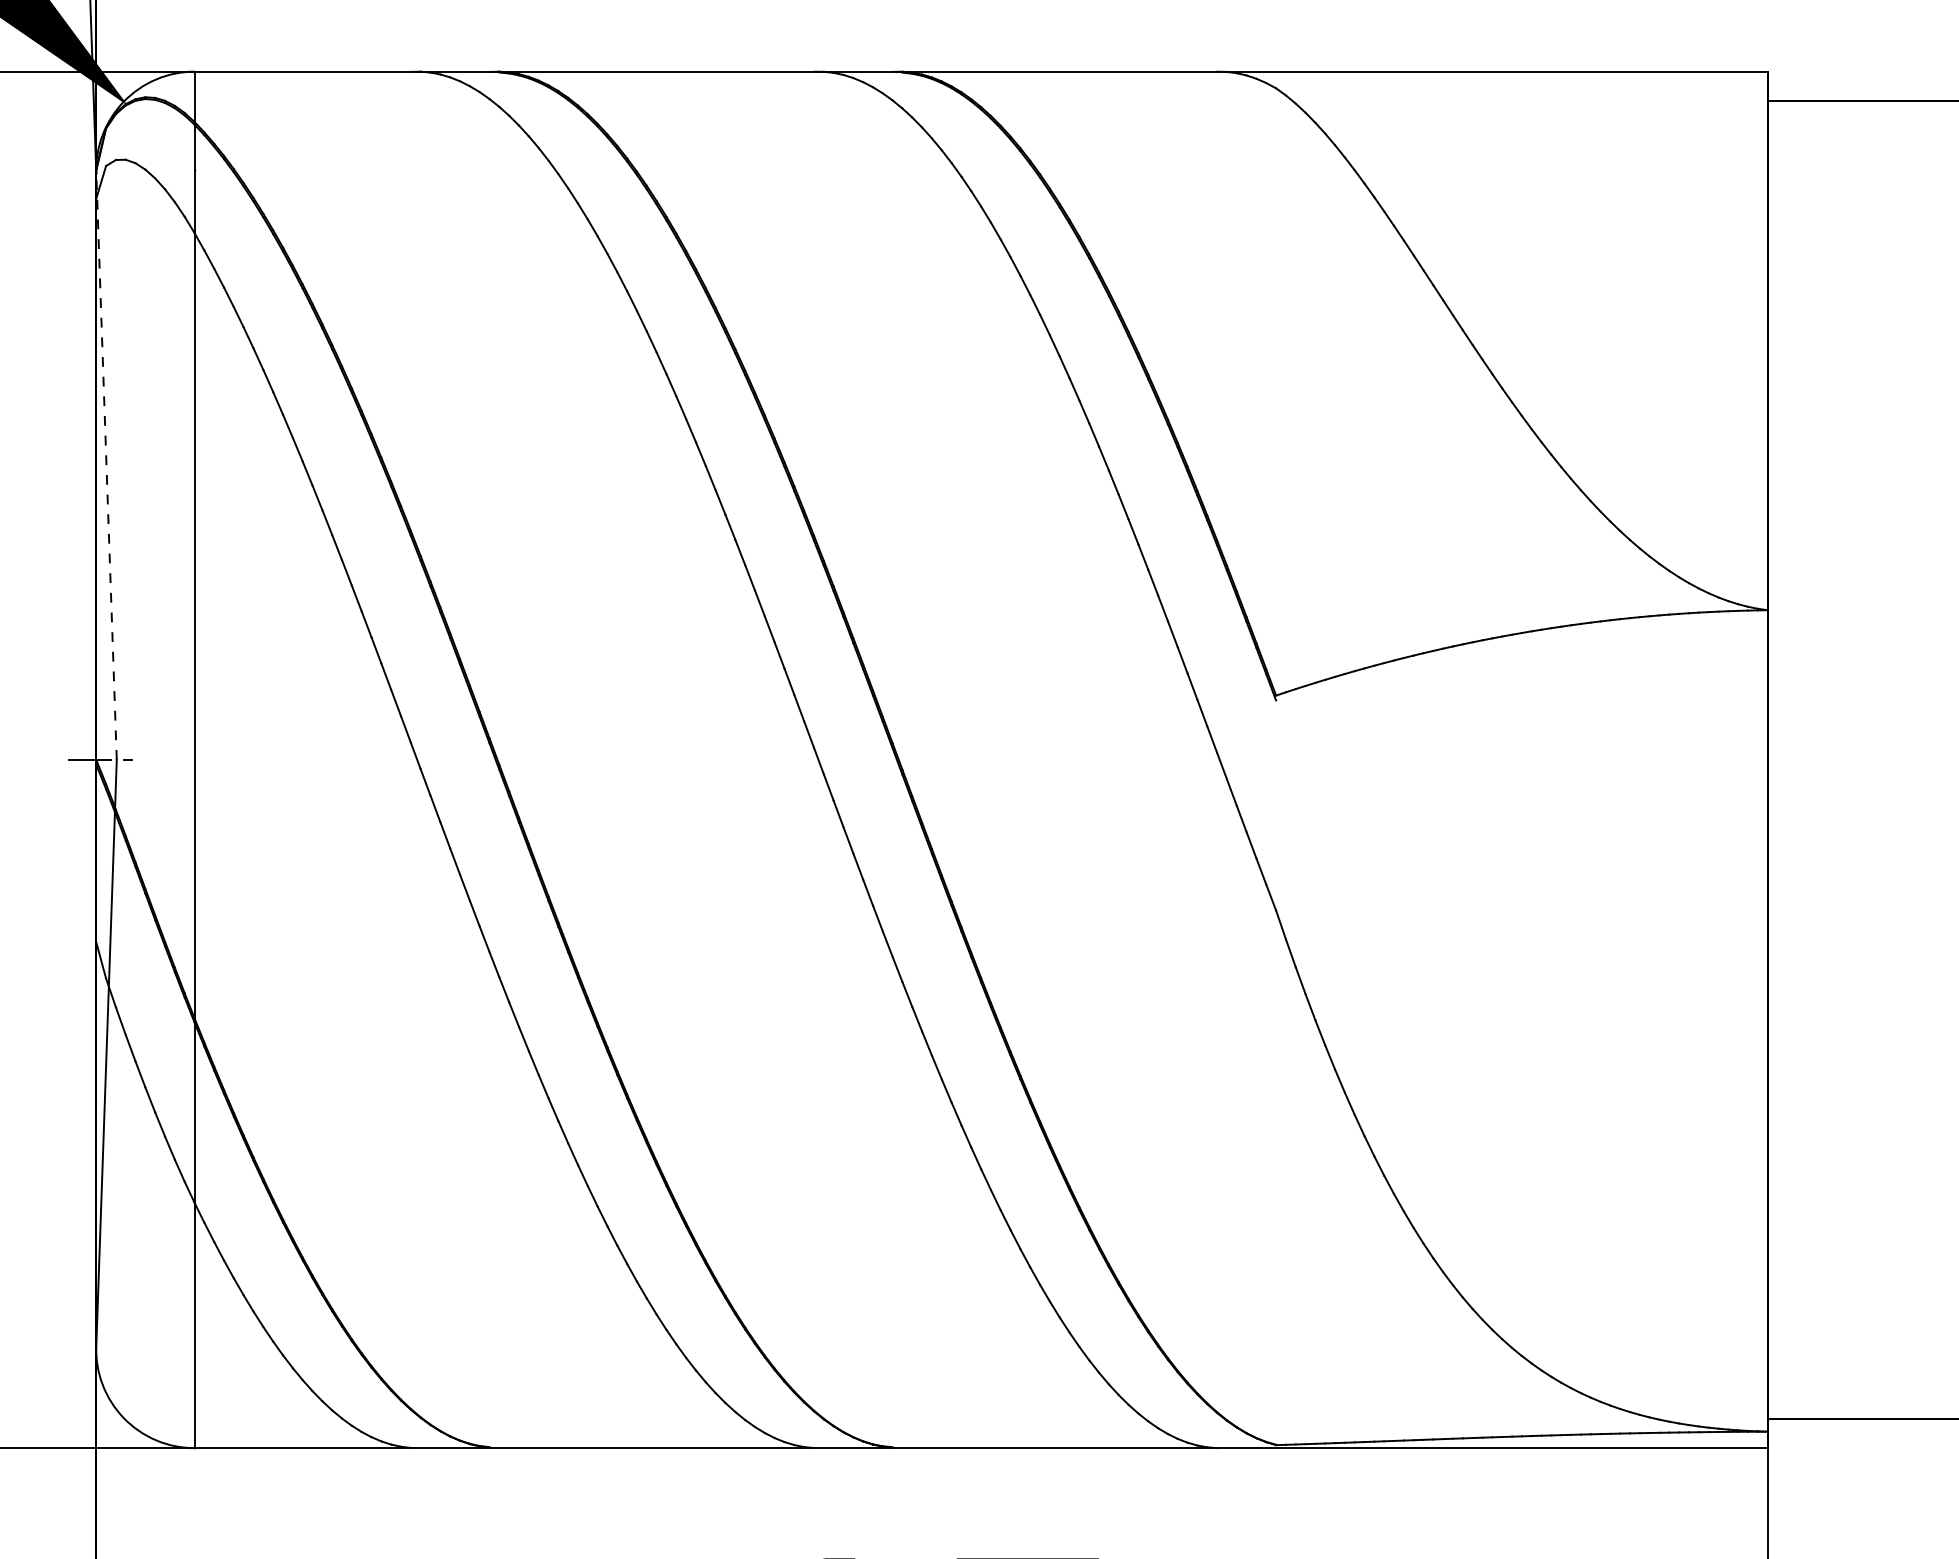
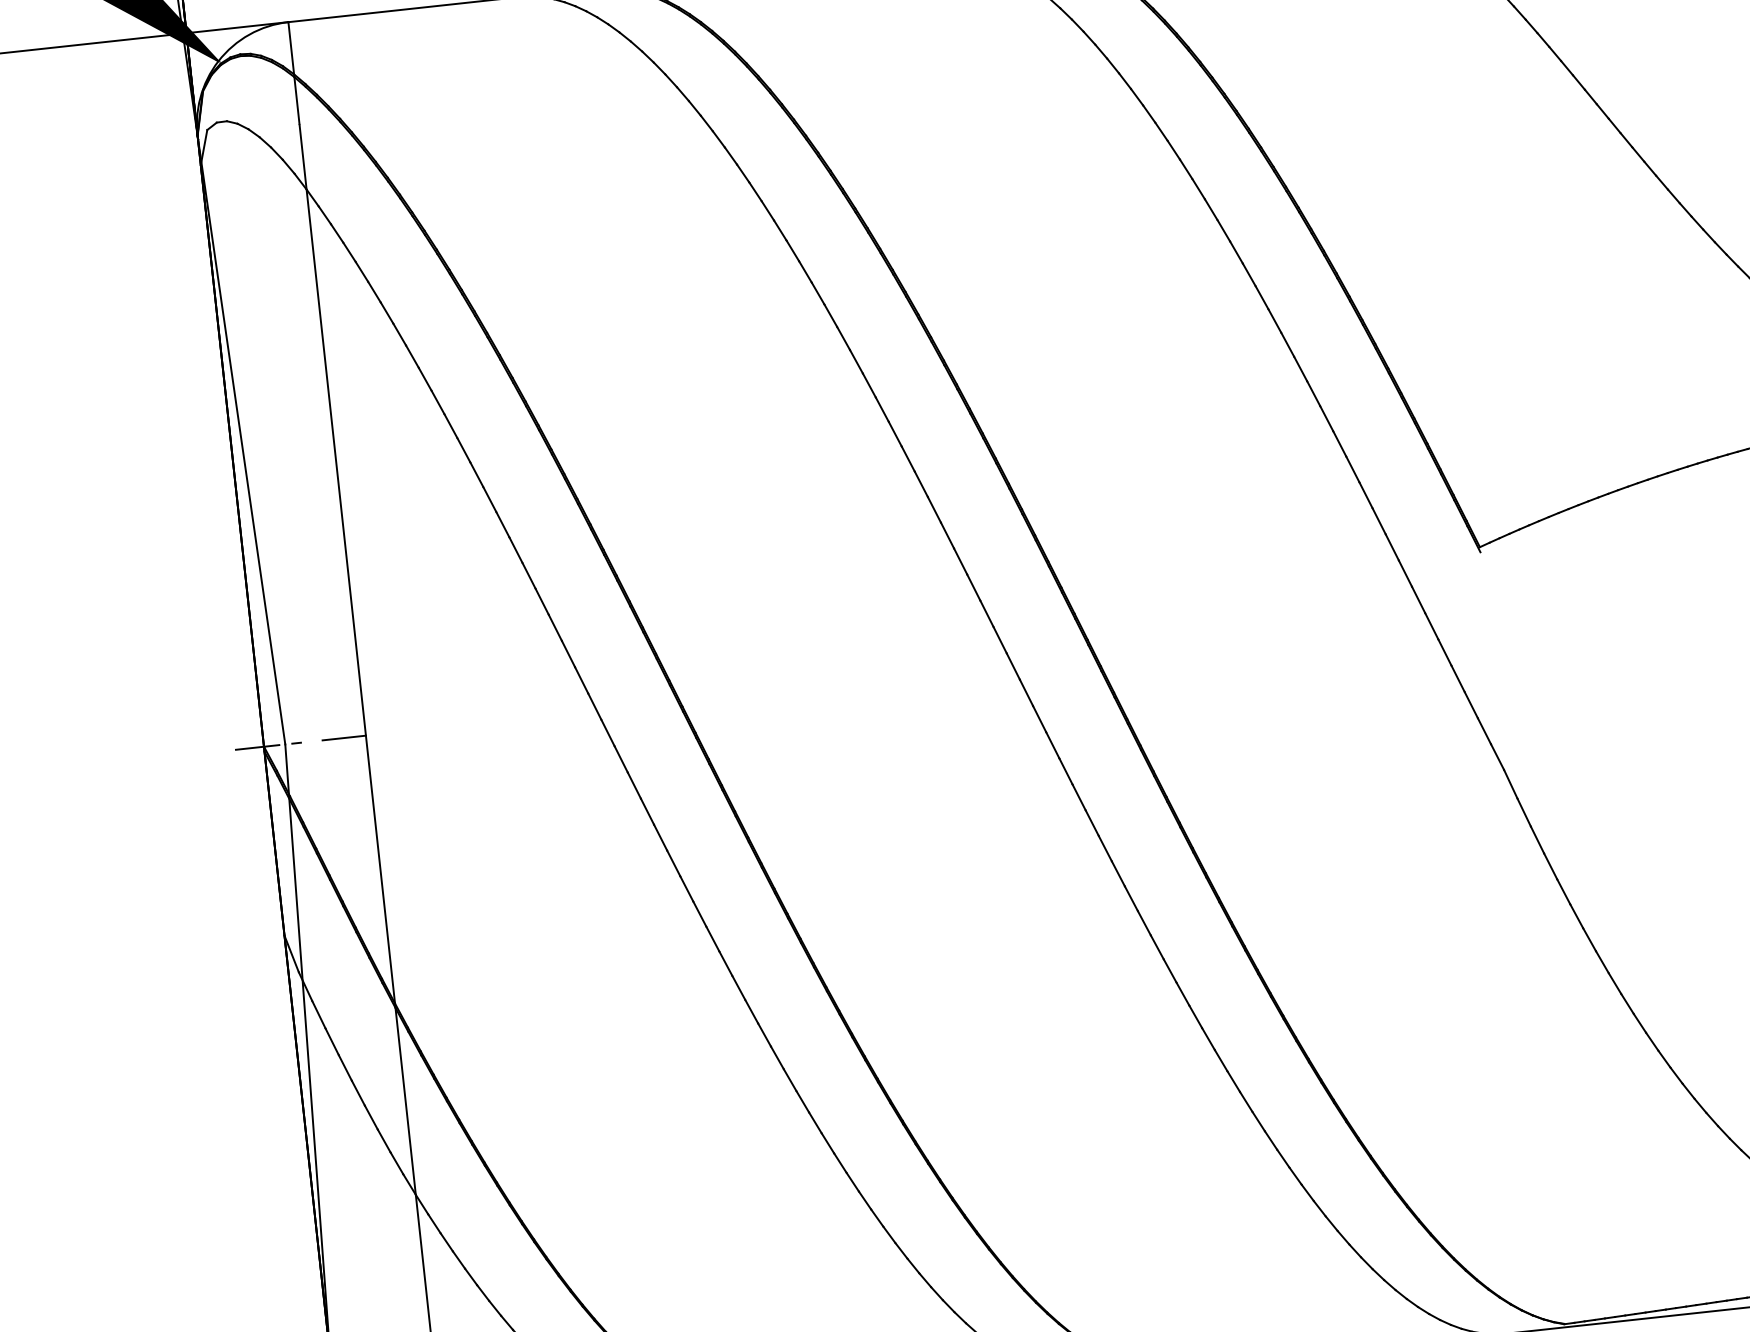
line: (106, 466) -> (241, 441), dashed -> solid
line: (173, 759) -> (344, 737), added

